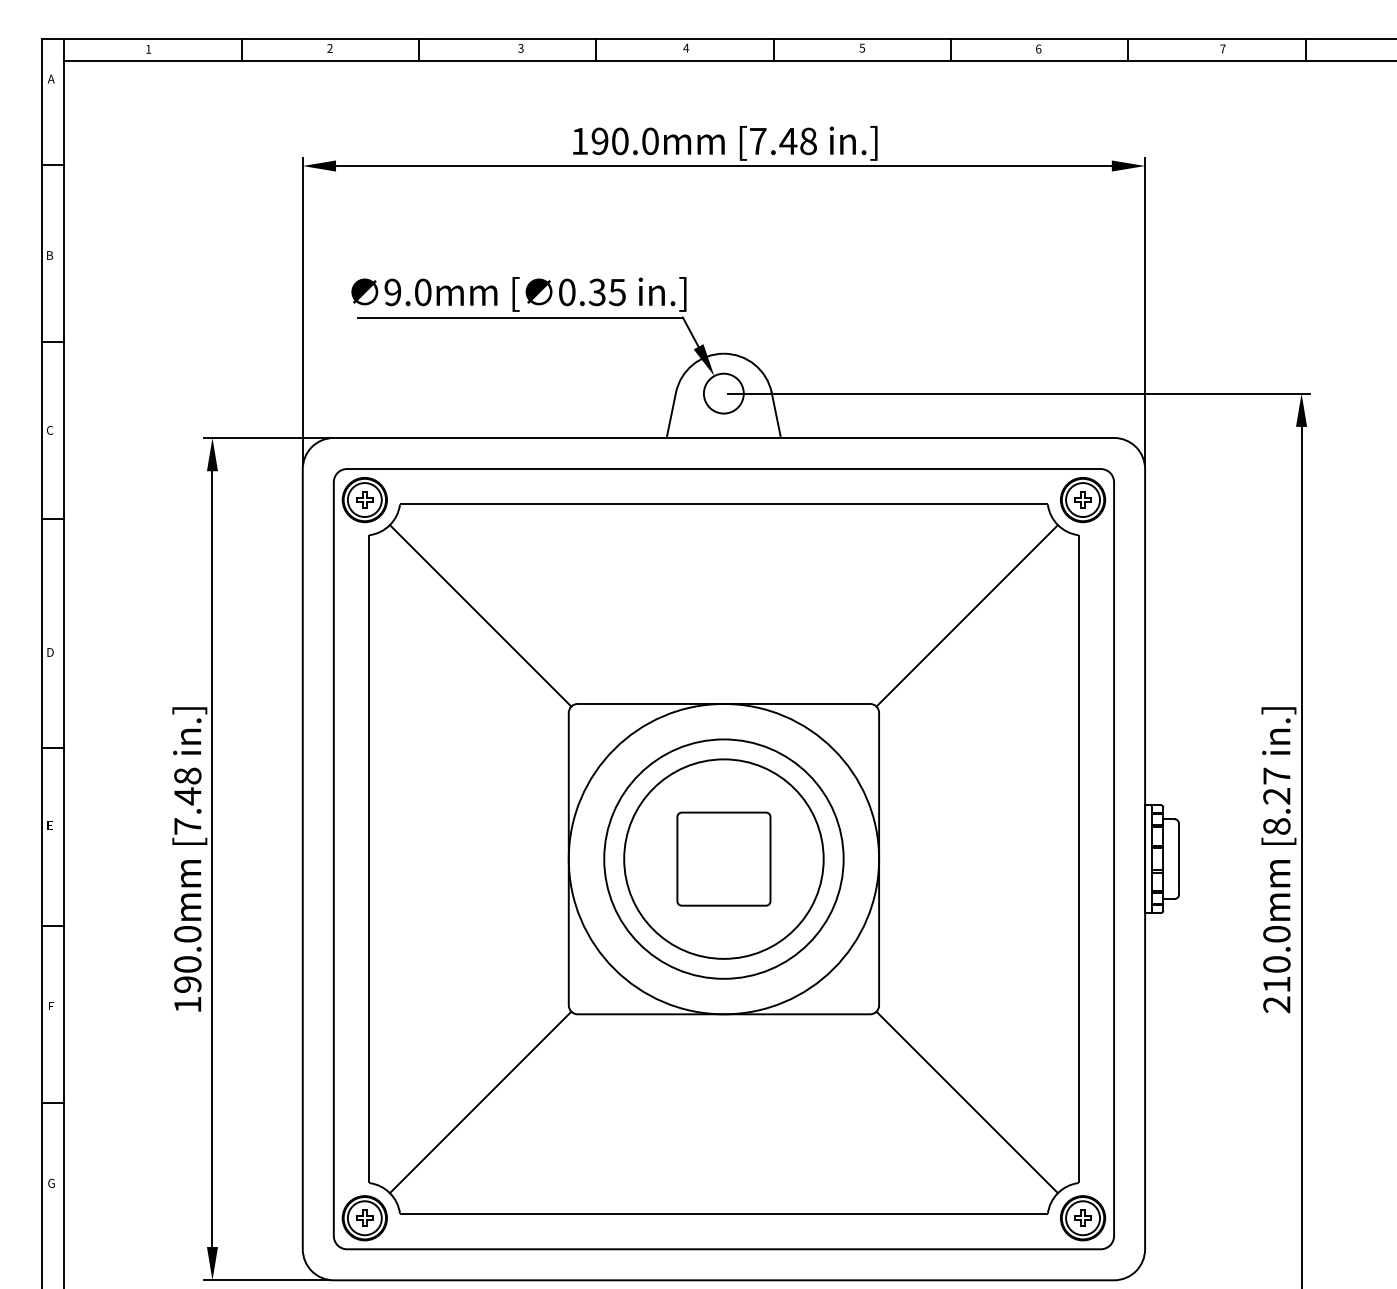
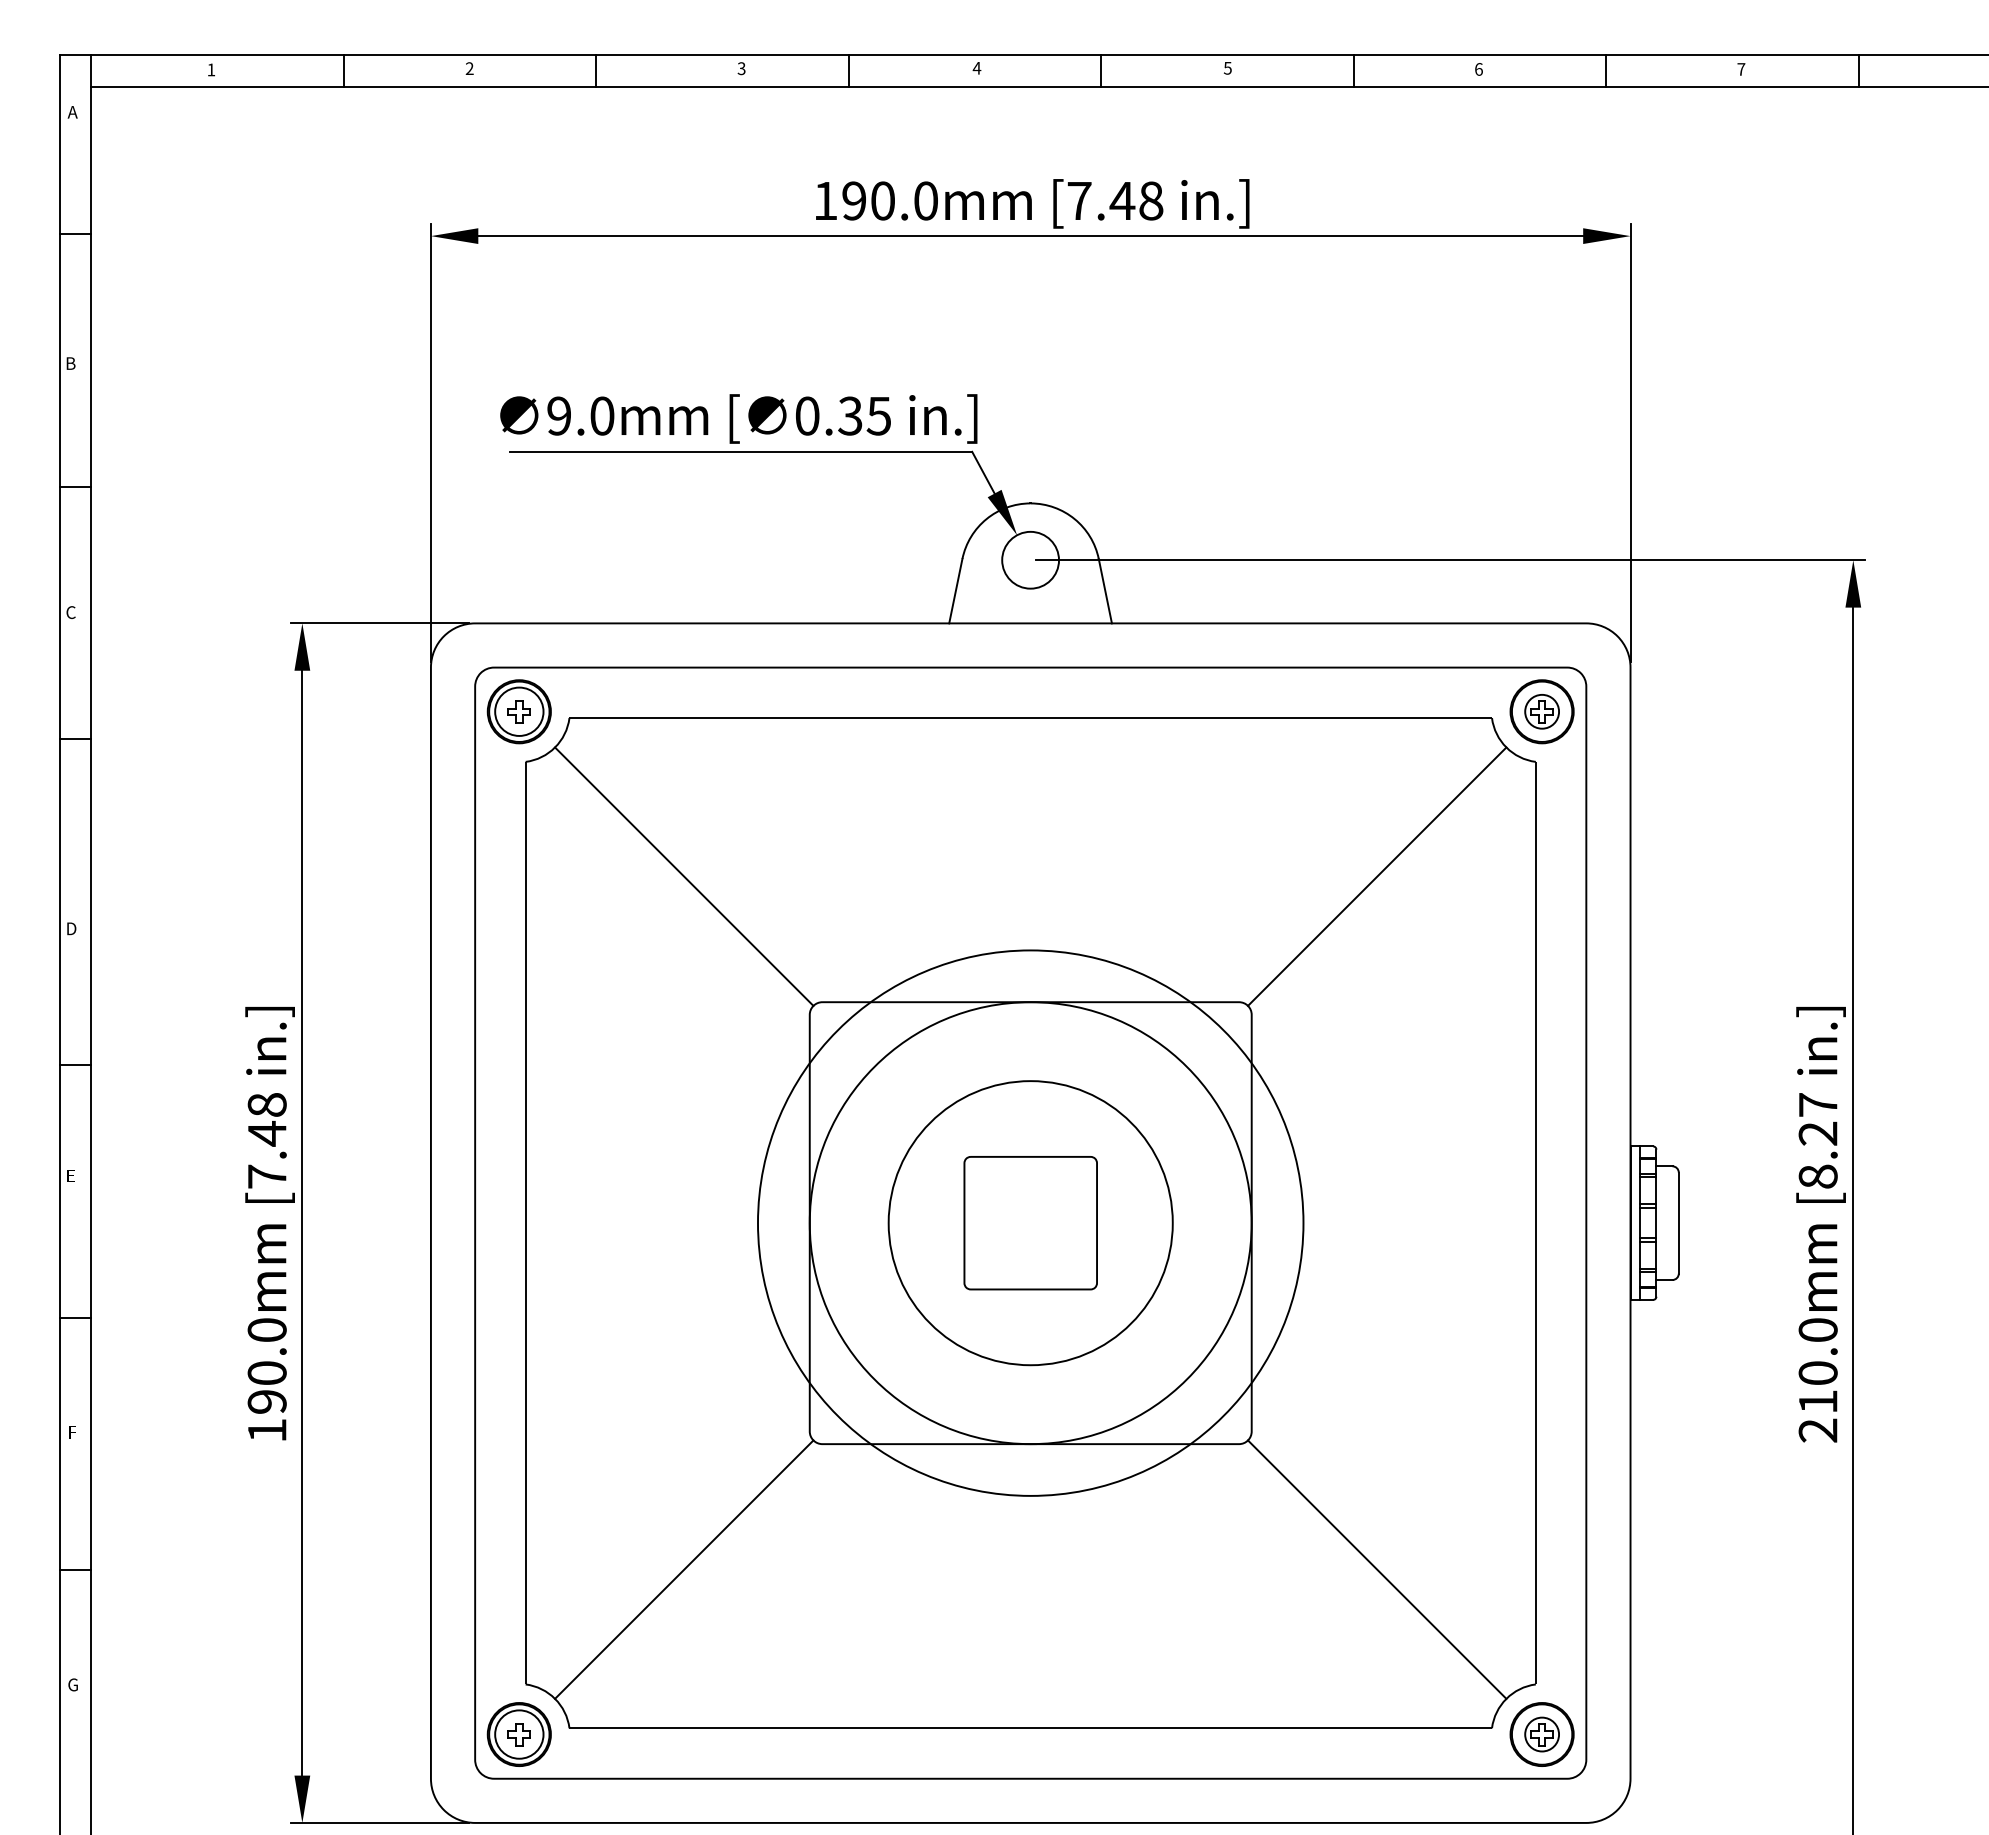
circle: (1082, 499) -> (1541, 711), size x0.7
circle: (723, 858) -> (1030, 1222), size x1.6
circle: (1082, 1218) -> (1541, 1734), size x0.7

